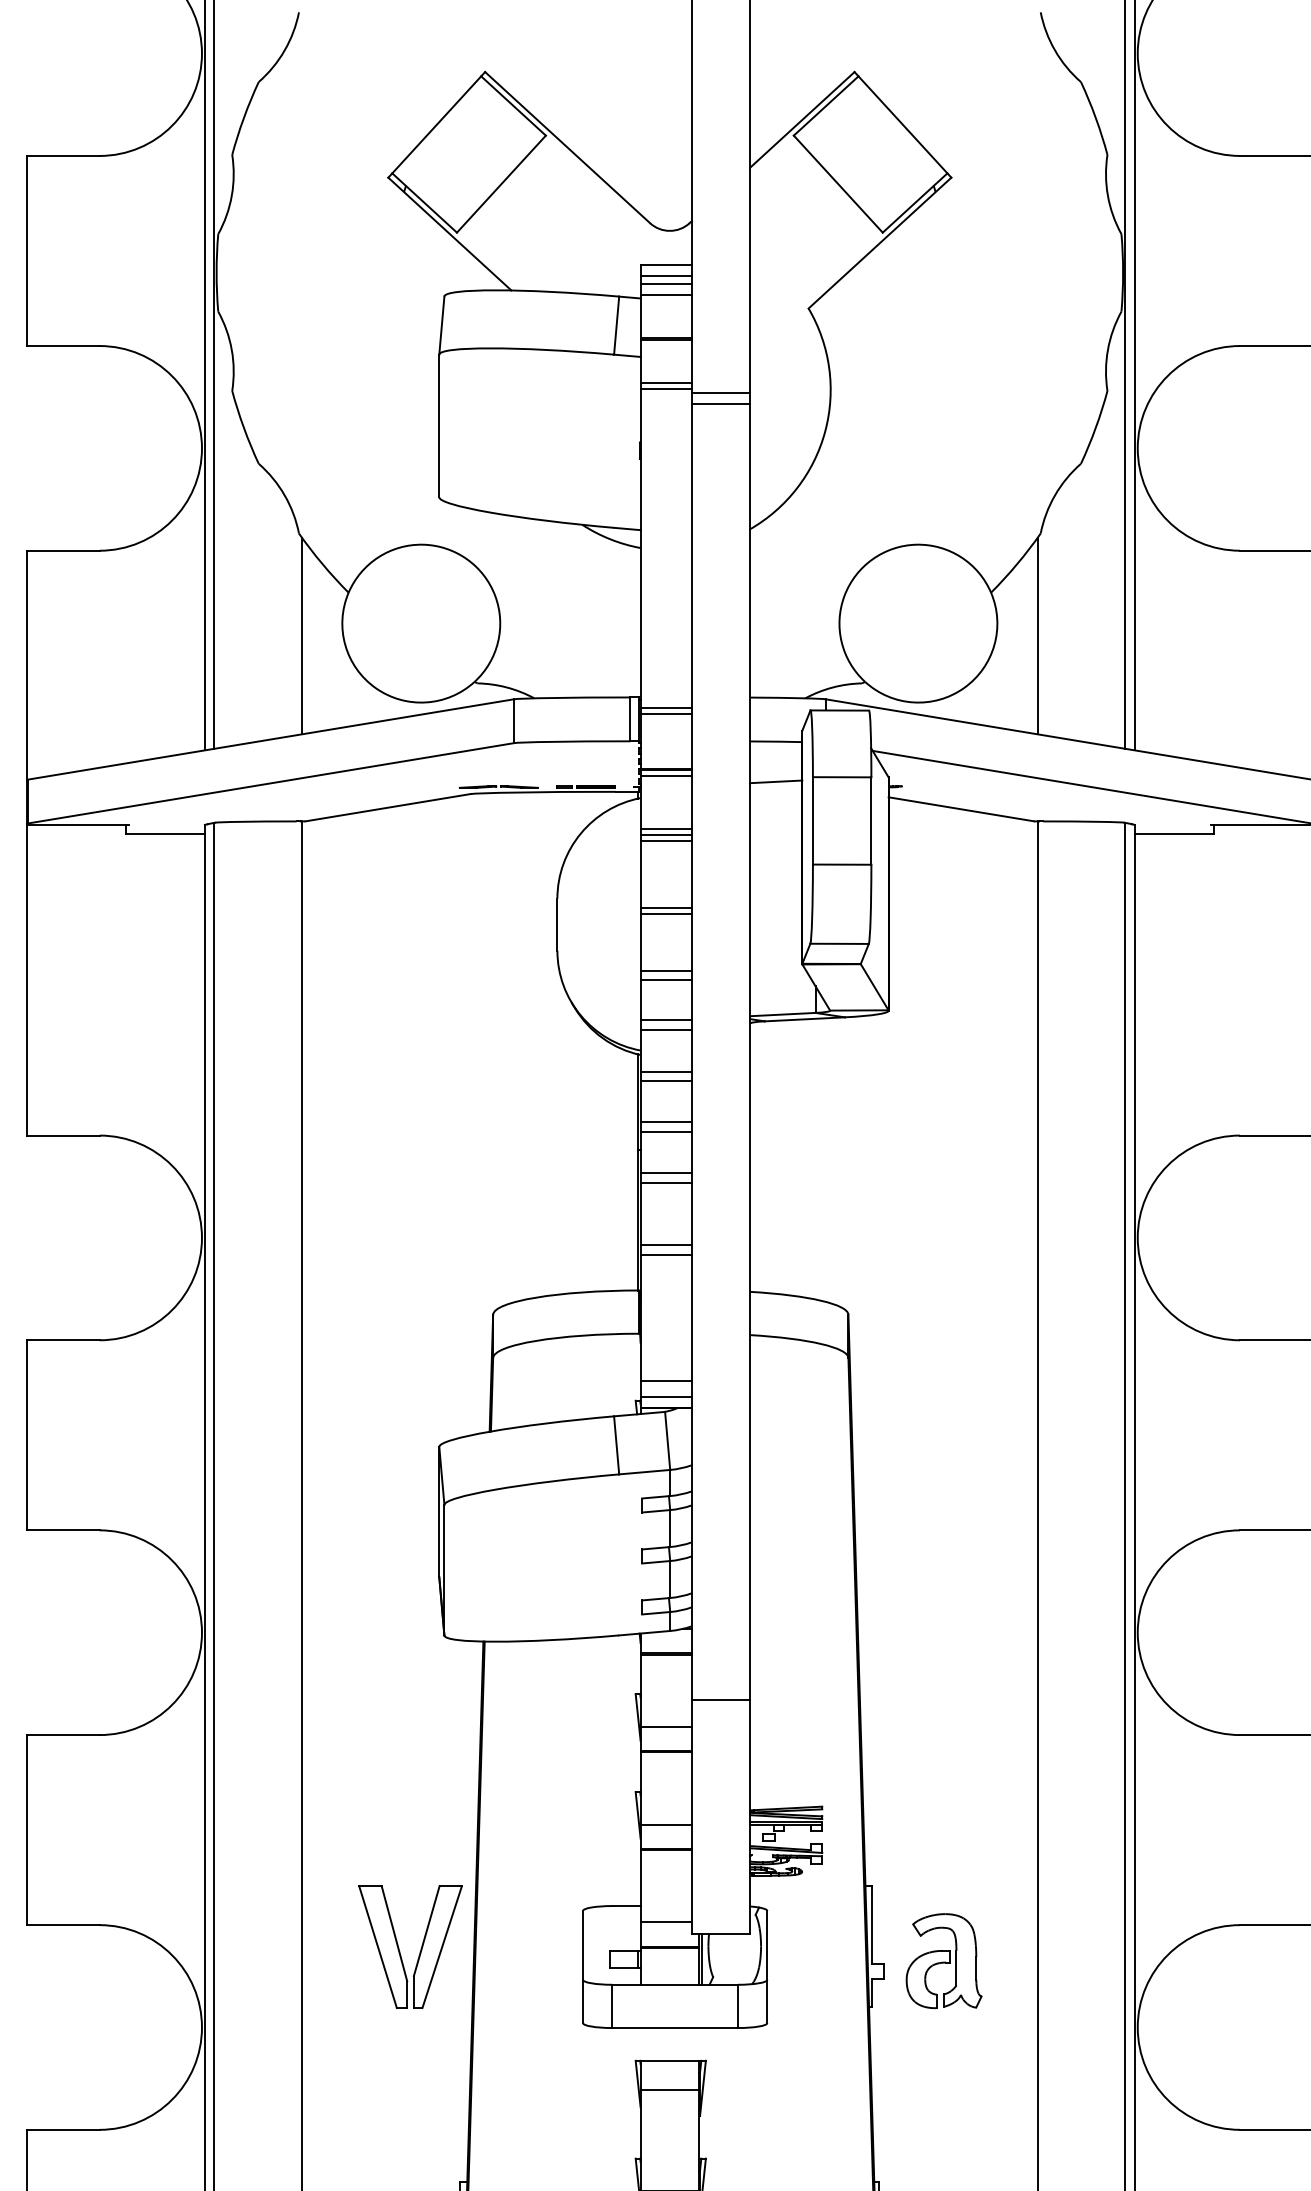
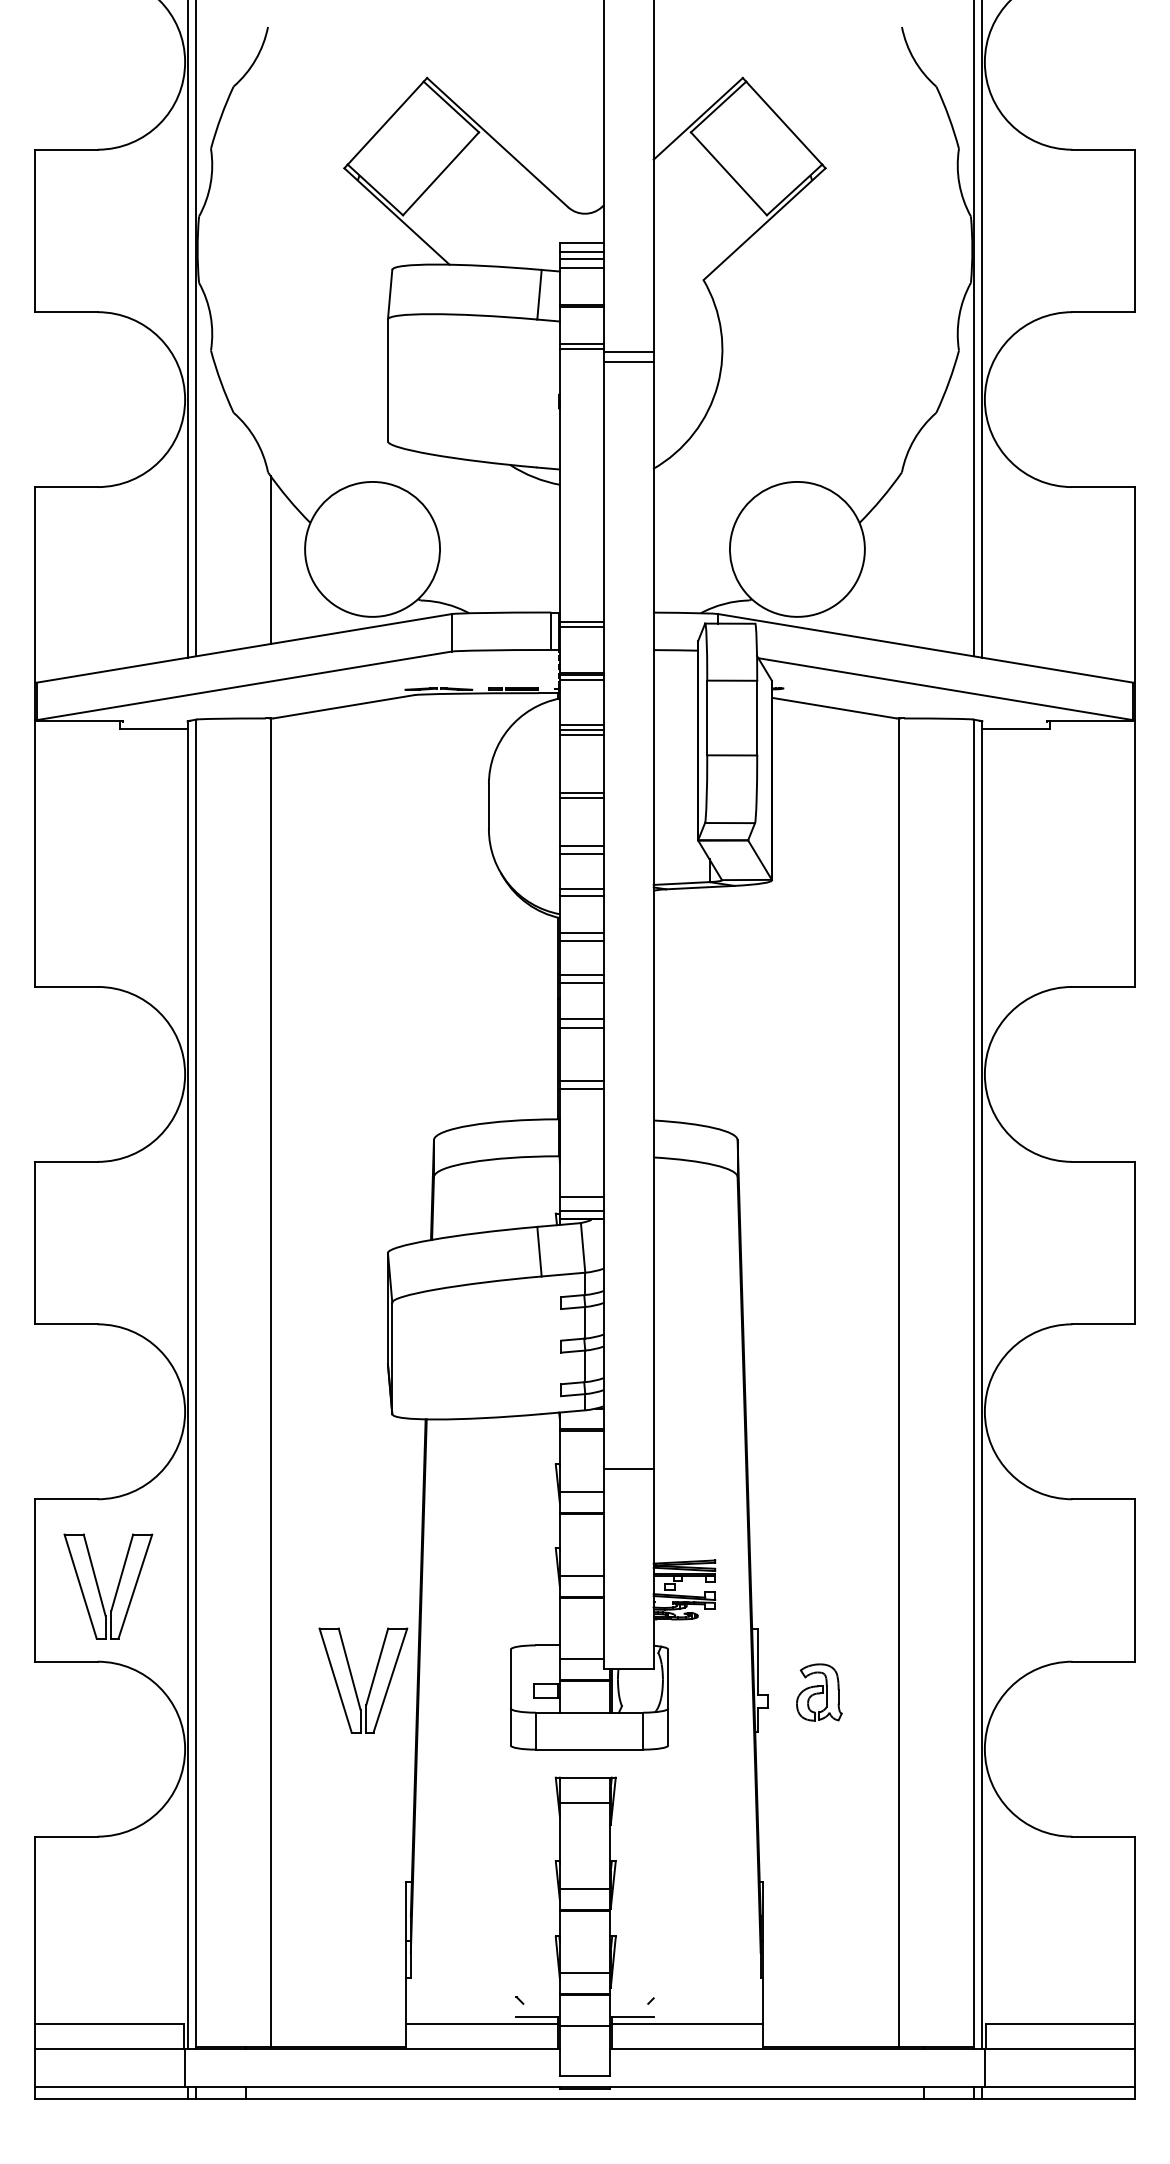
line: (1037, 635) -> (899, 559), removed
line: (775, 781) -> (675, 684), removed
part: (121, 1839) -> (116, 1588), added
part: (944, 1961) -> (819, 1692), size x0.7

